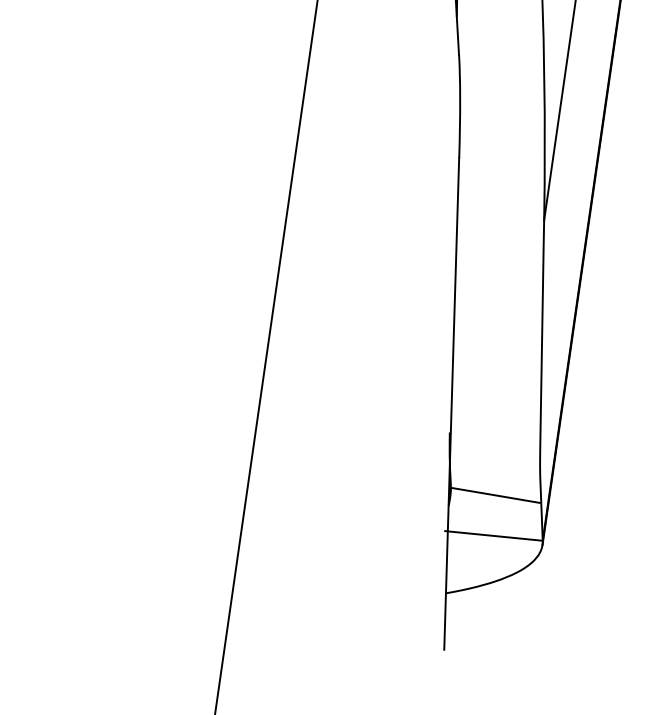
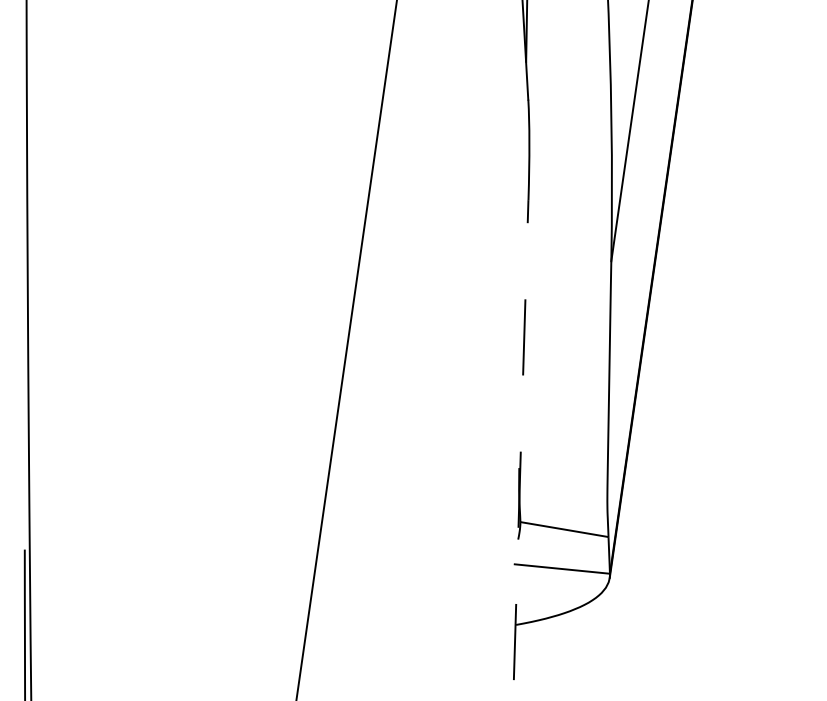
line: (452, 403) -> (521, 439), solid -> dashed

